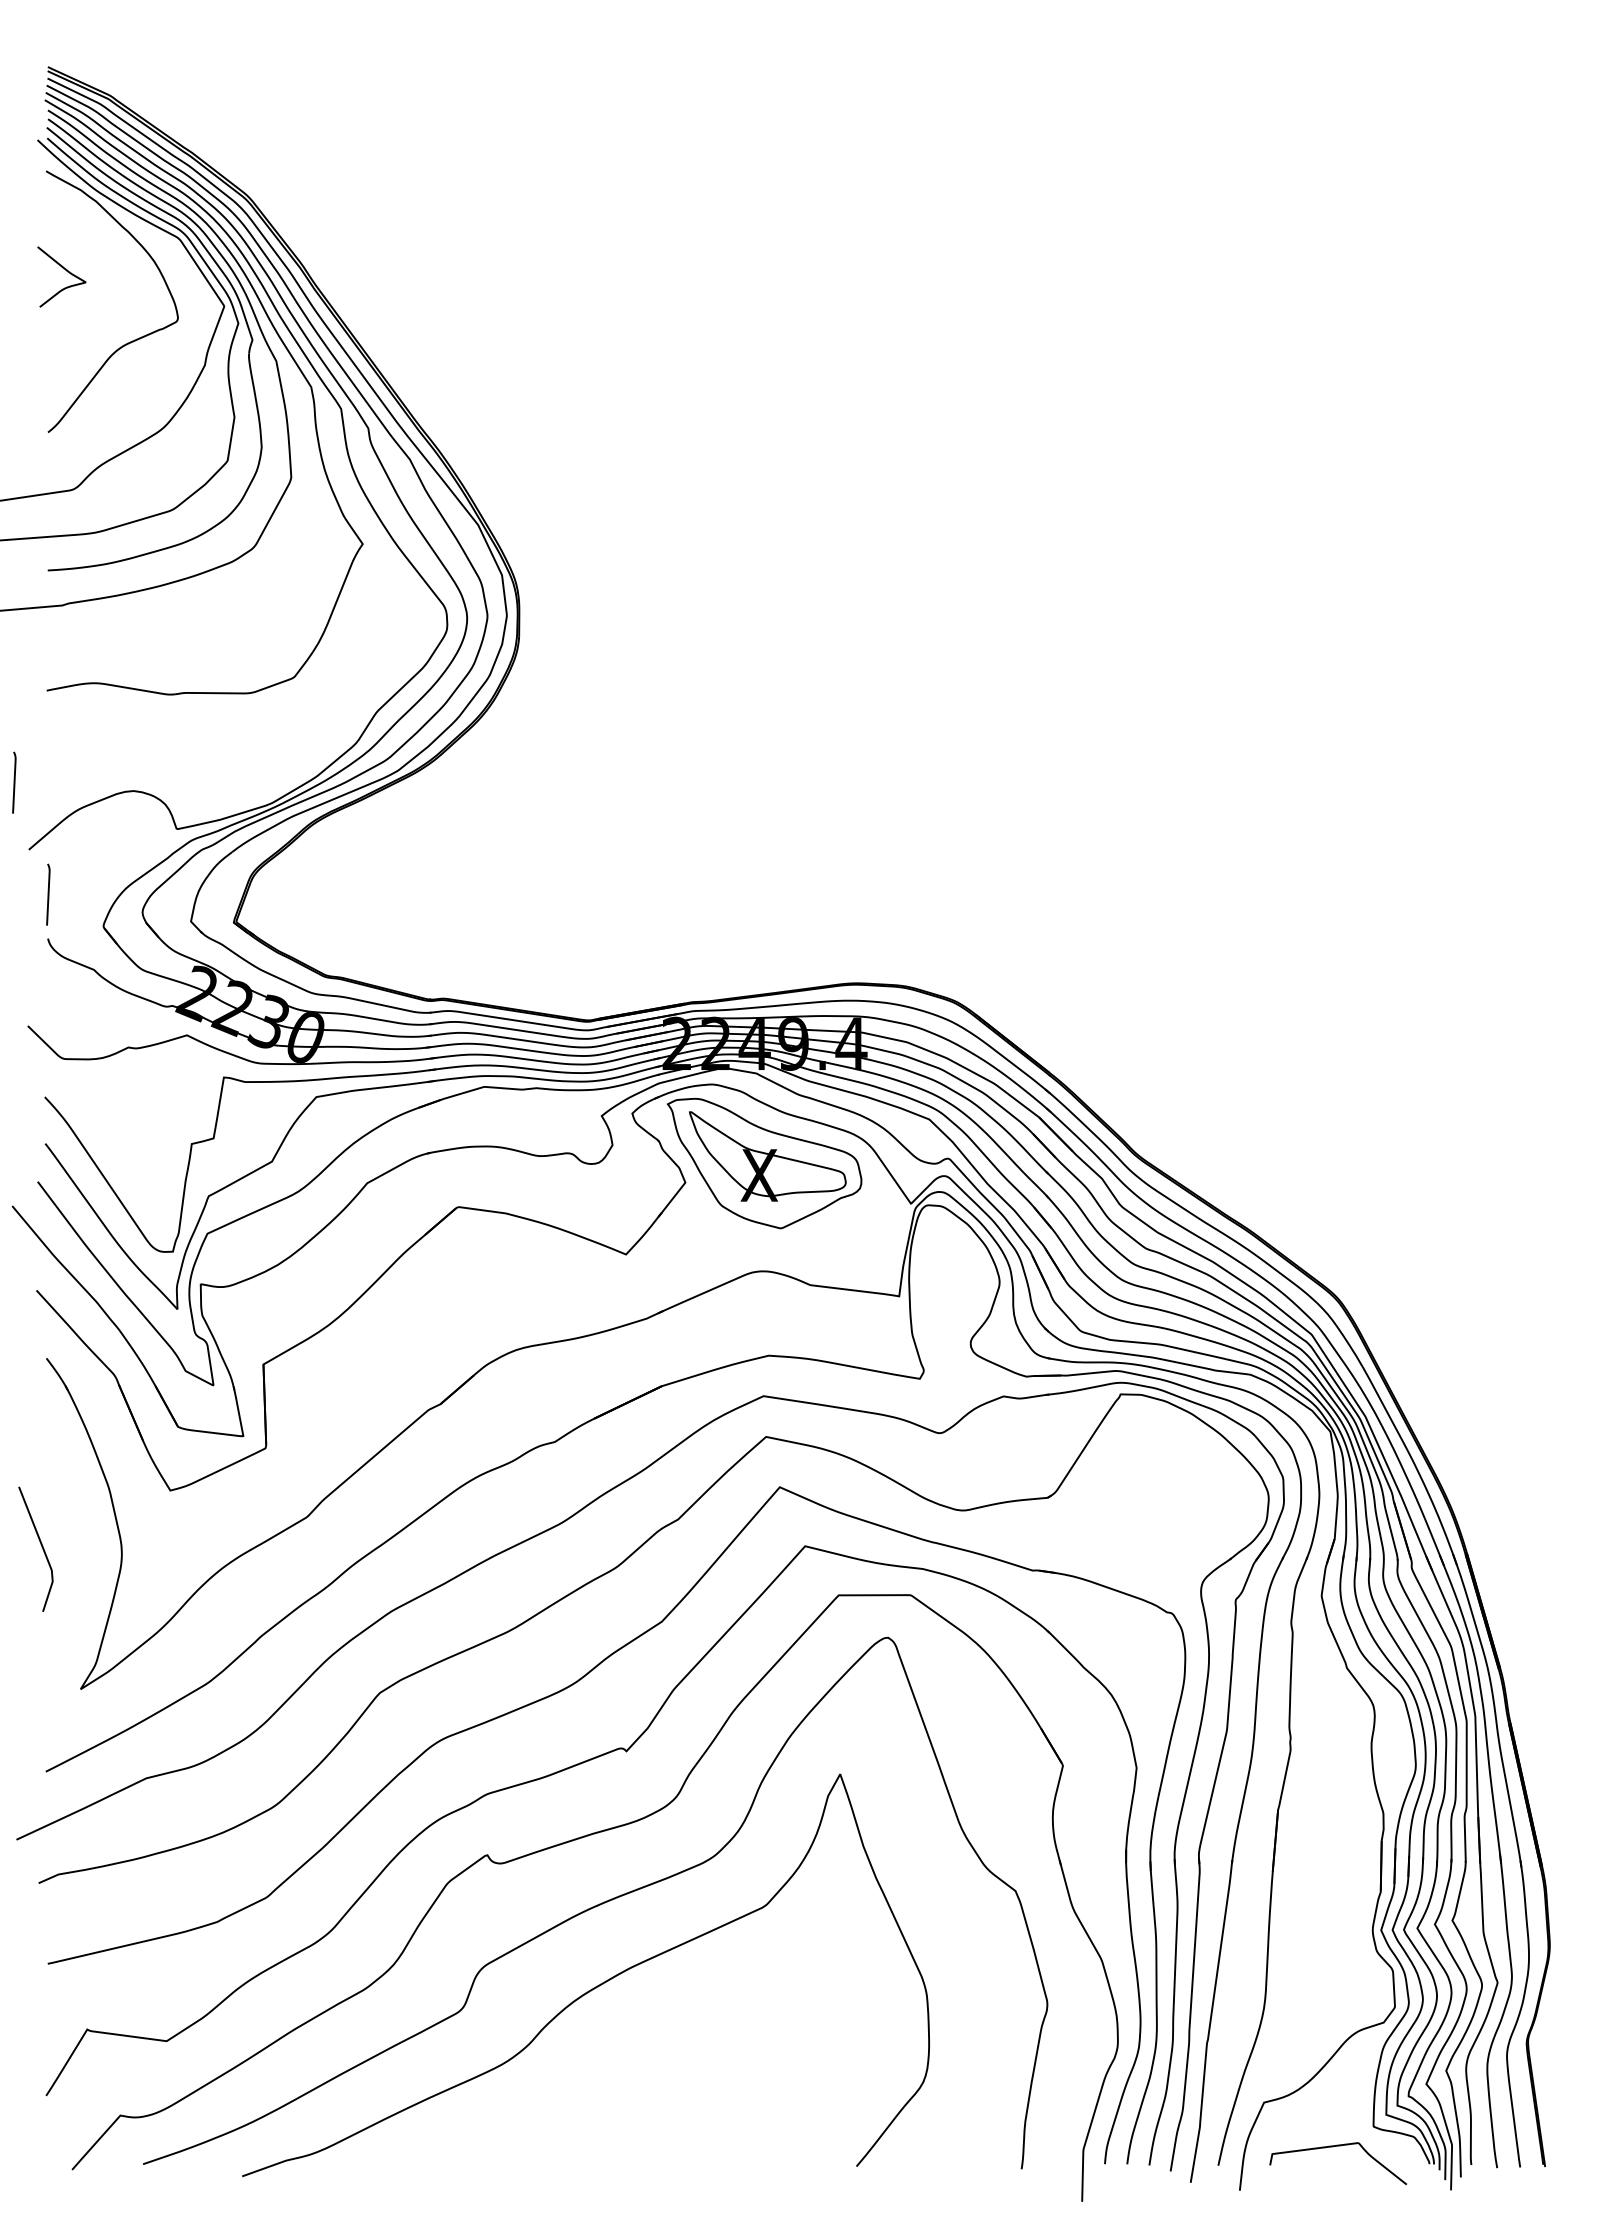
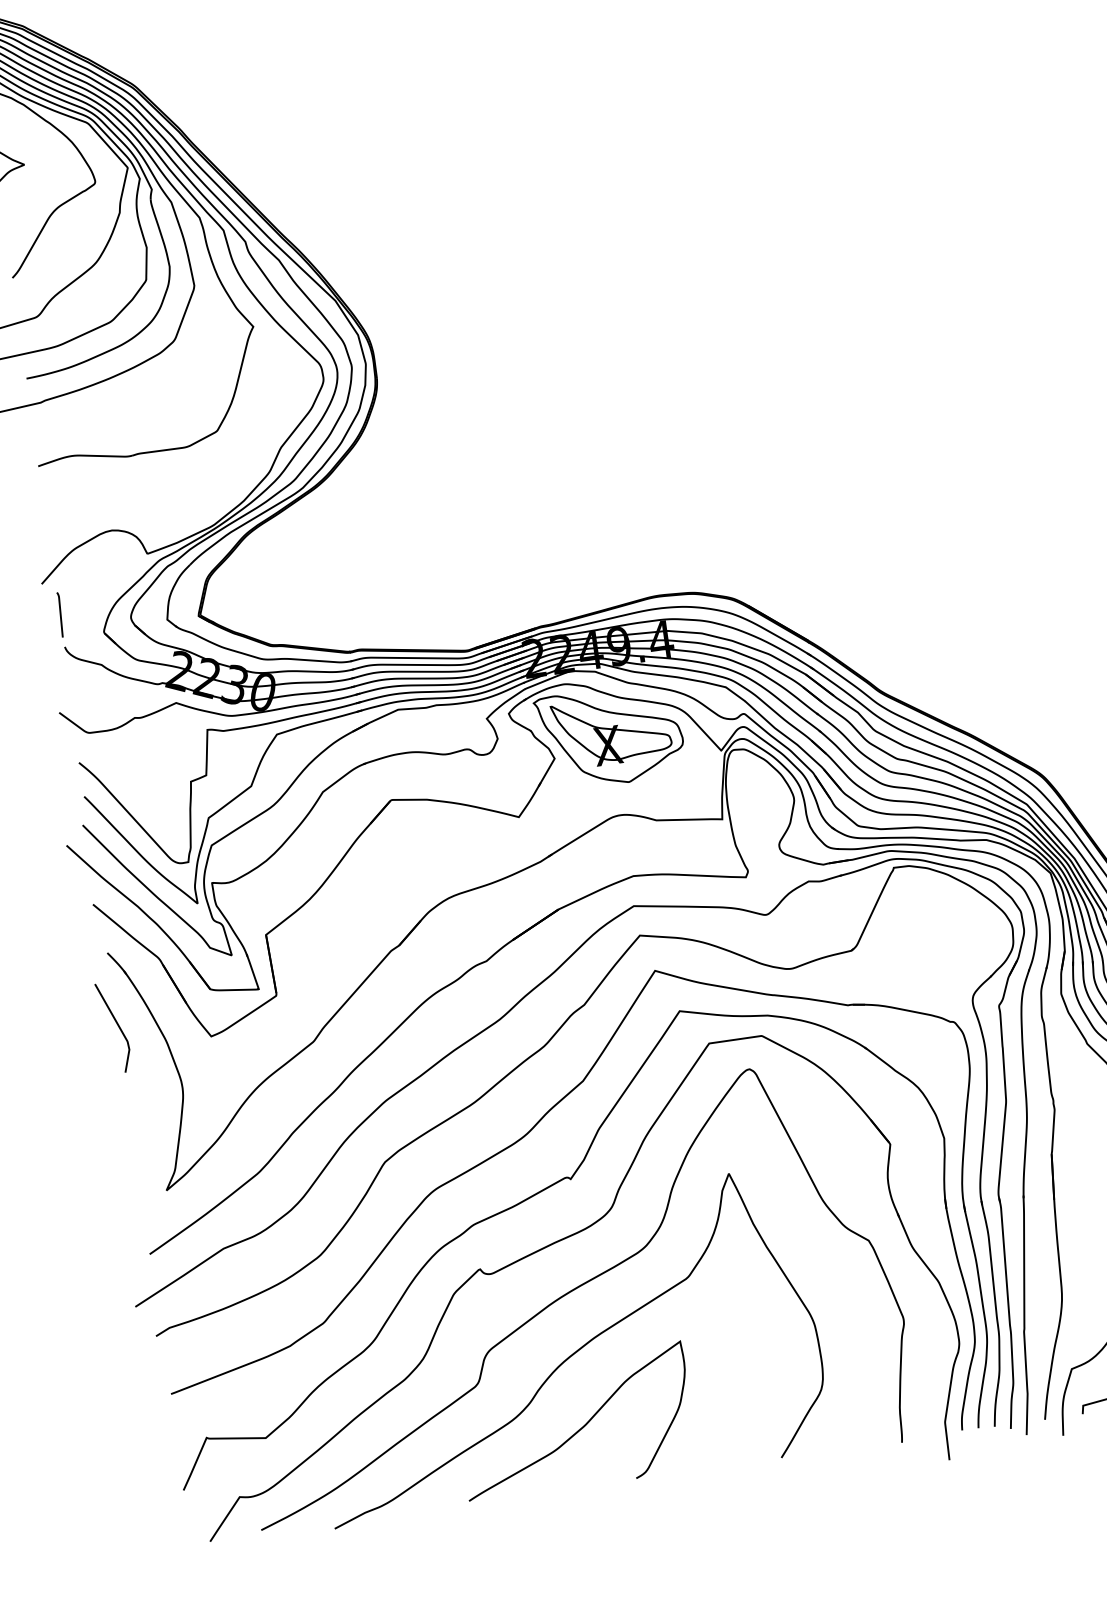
curve: (14, 782) -> (24, 536), removed
curve: (41, 1547) -> (117, 1025), moved
curve: (594, 2086) -> (582, 1426), added

